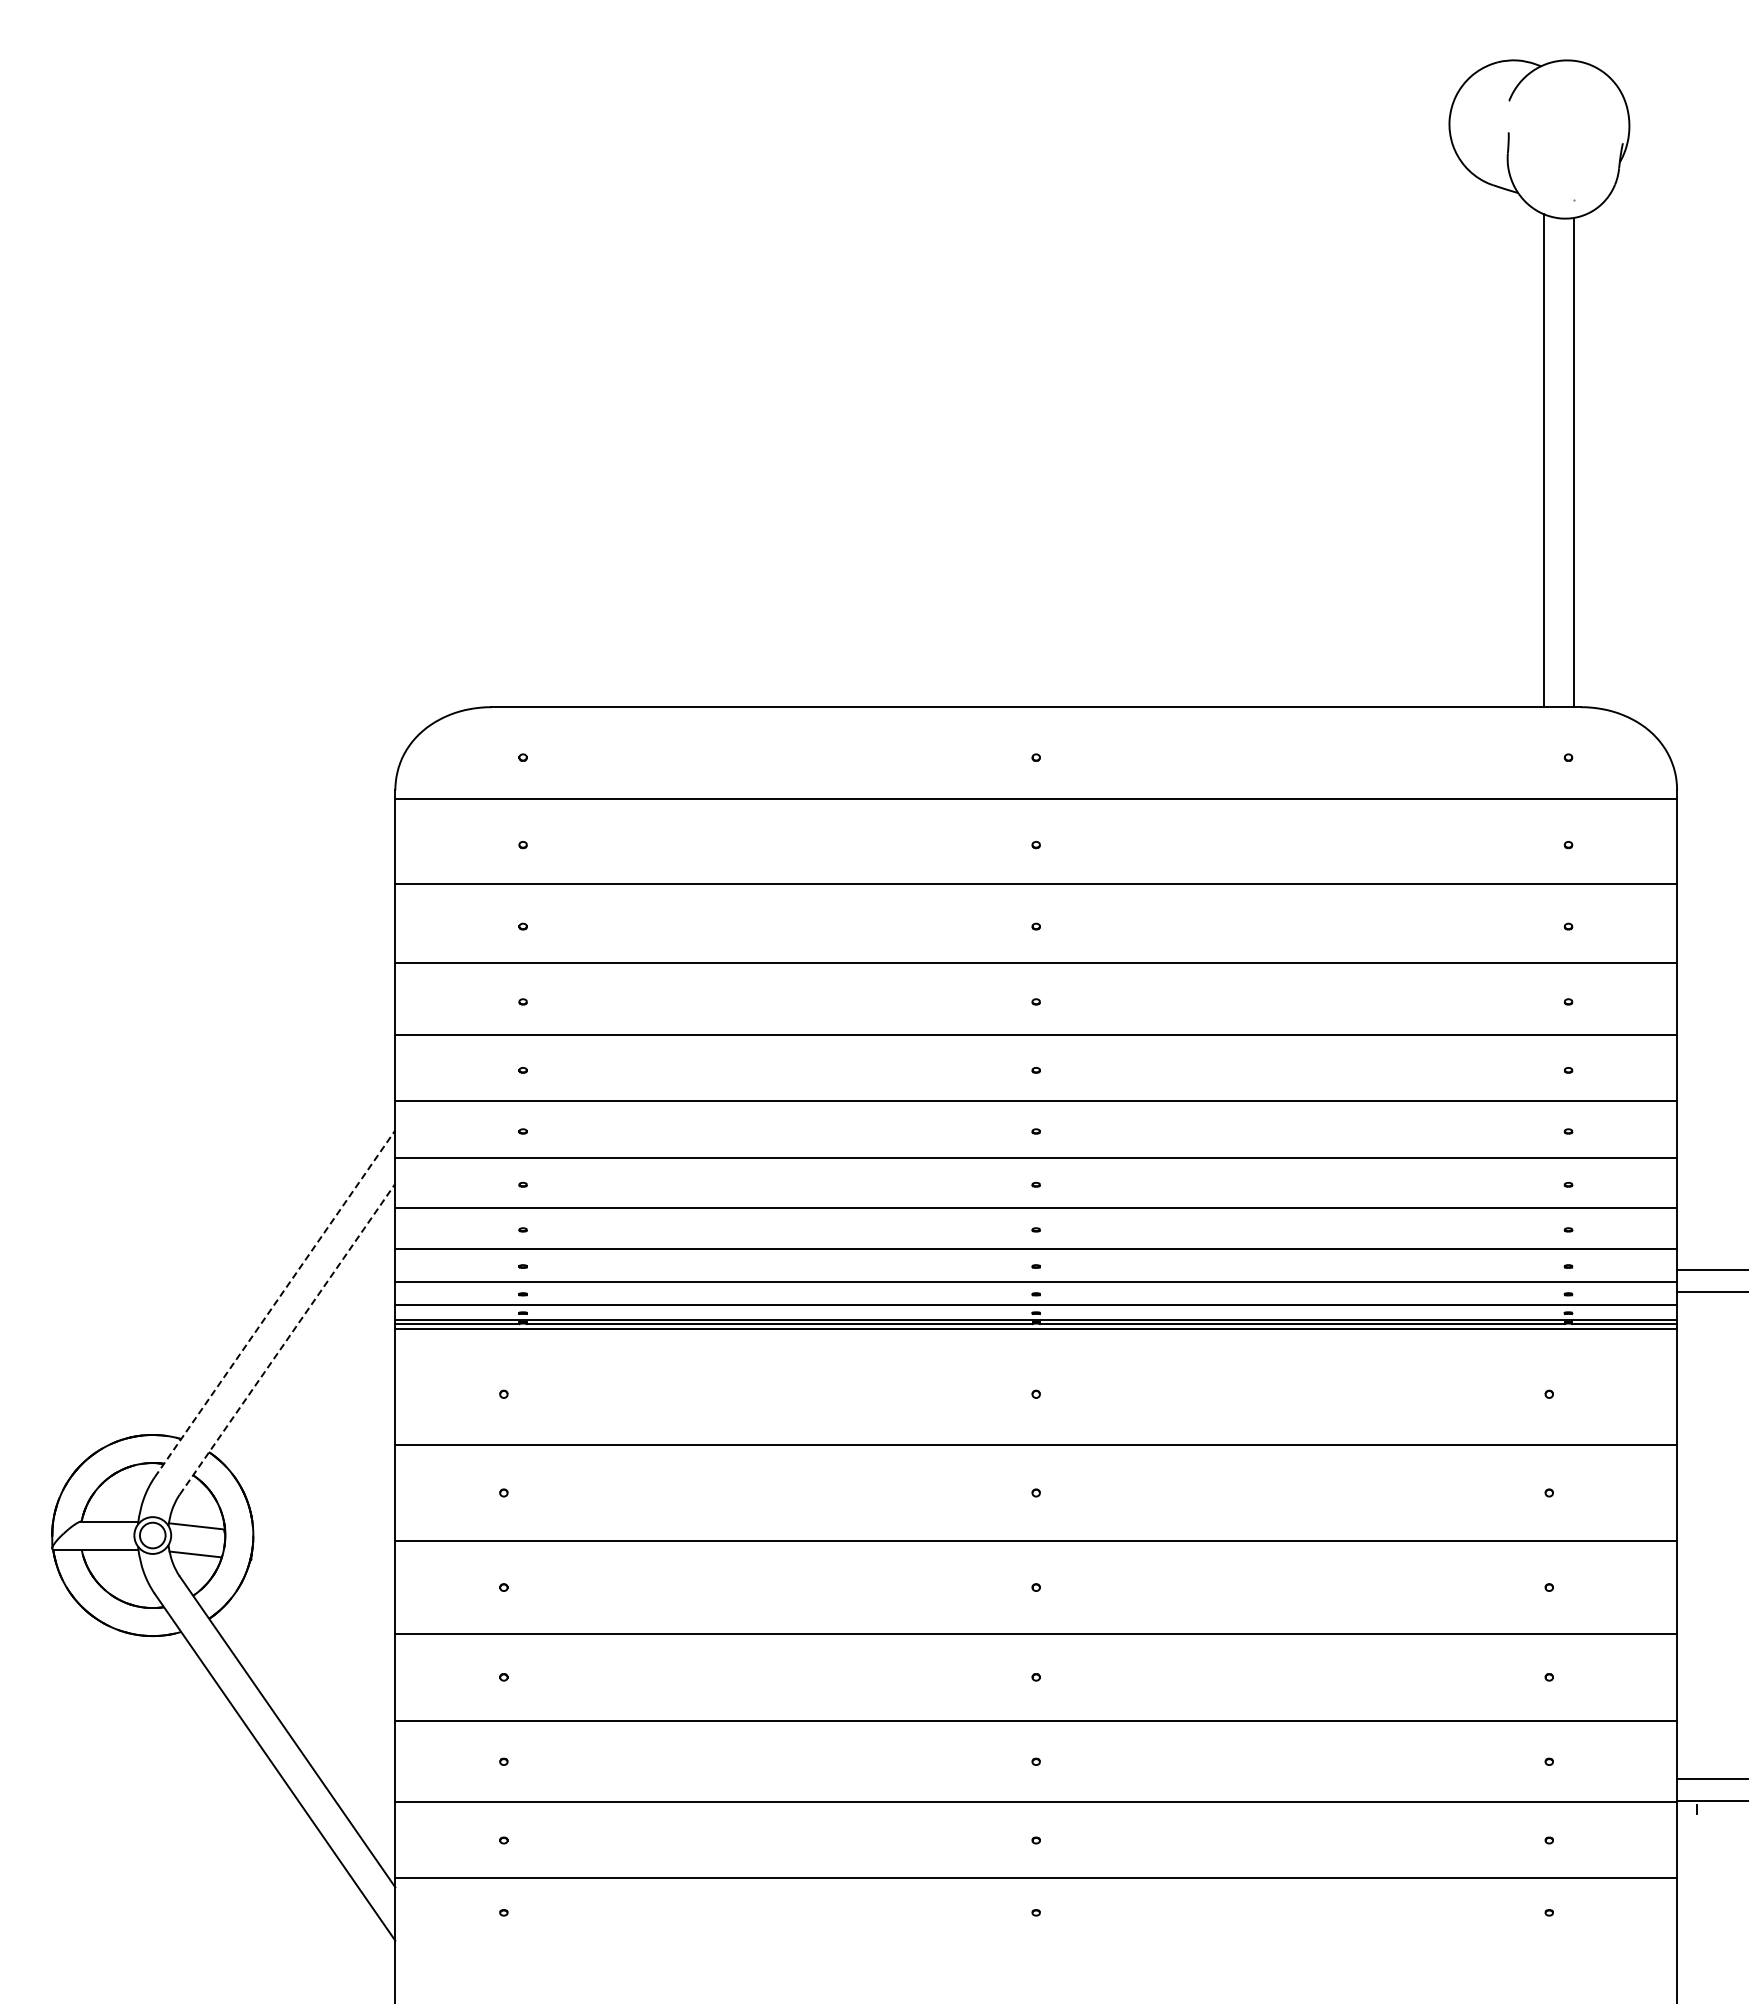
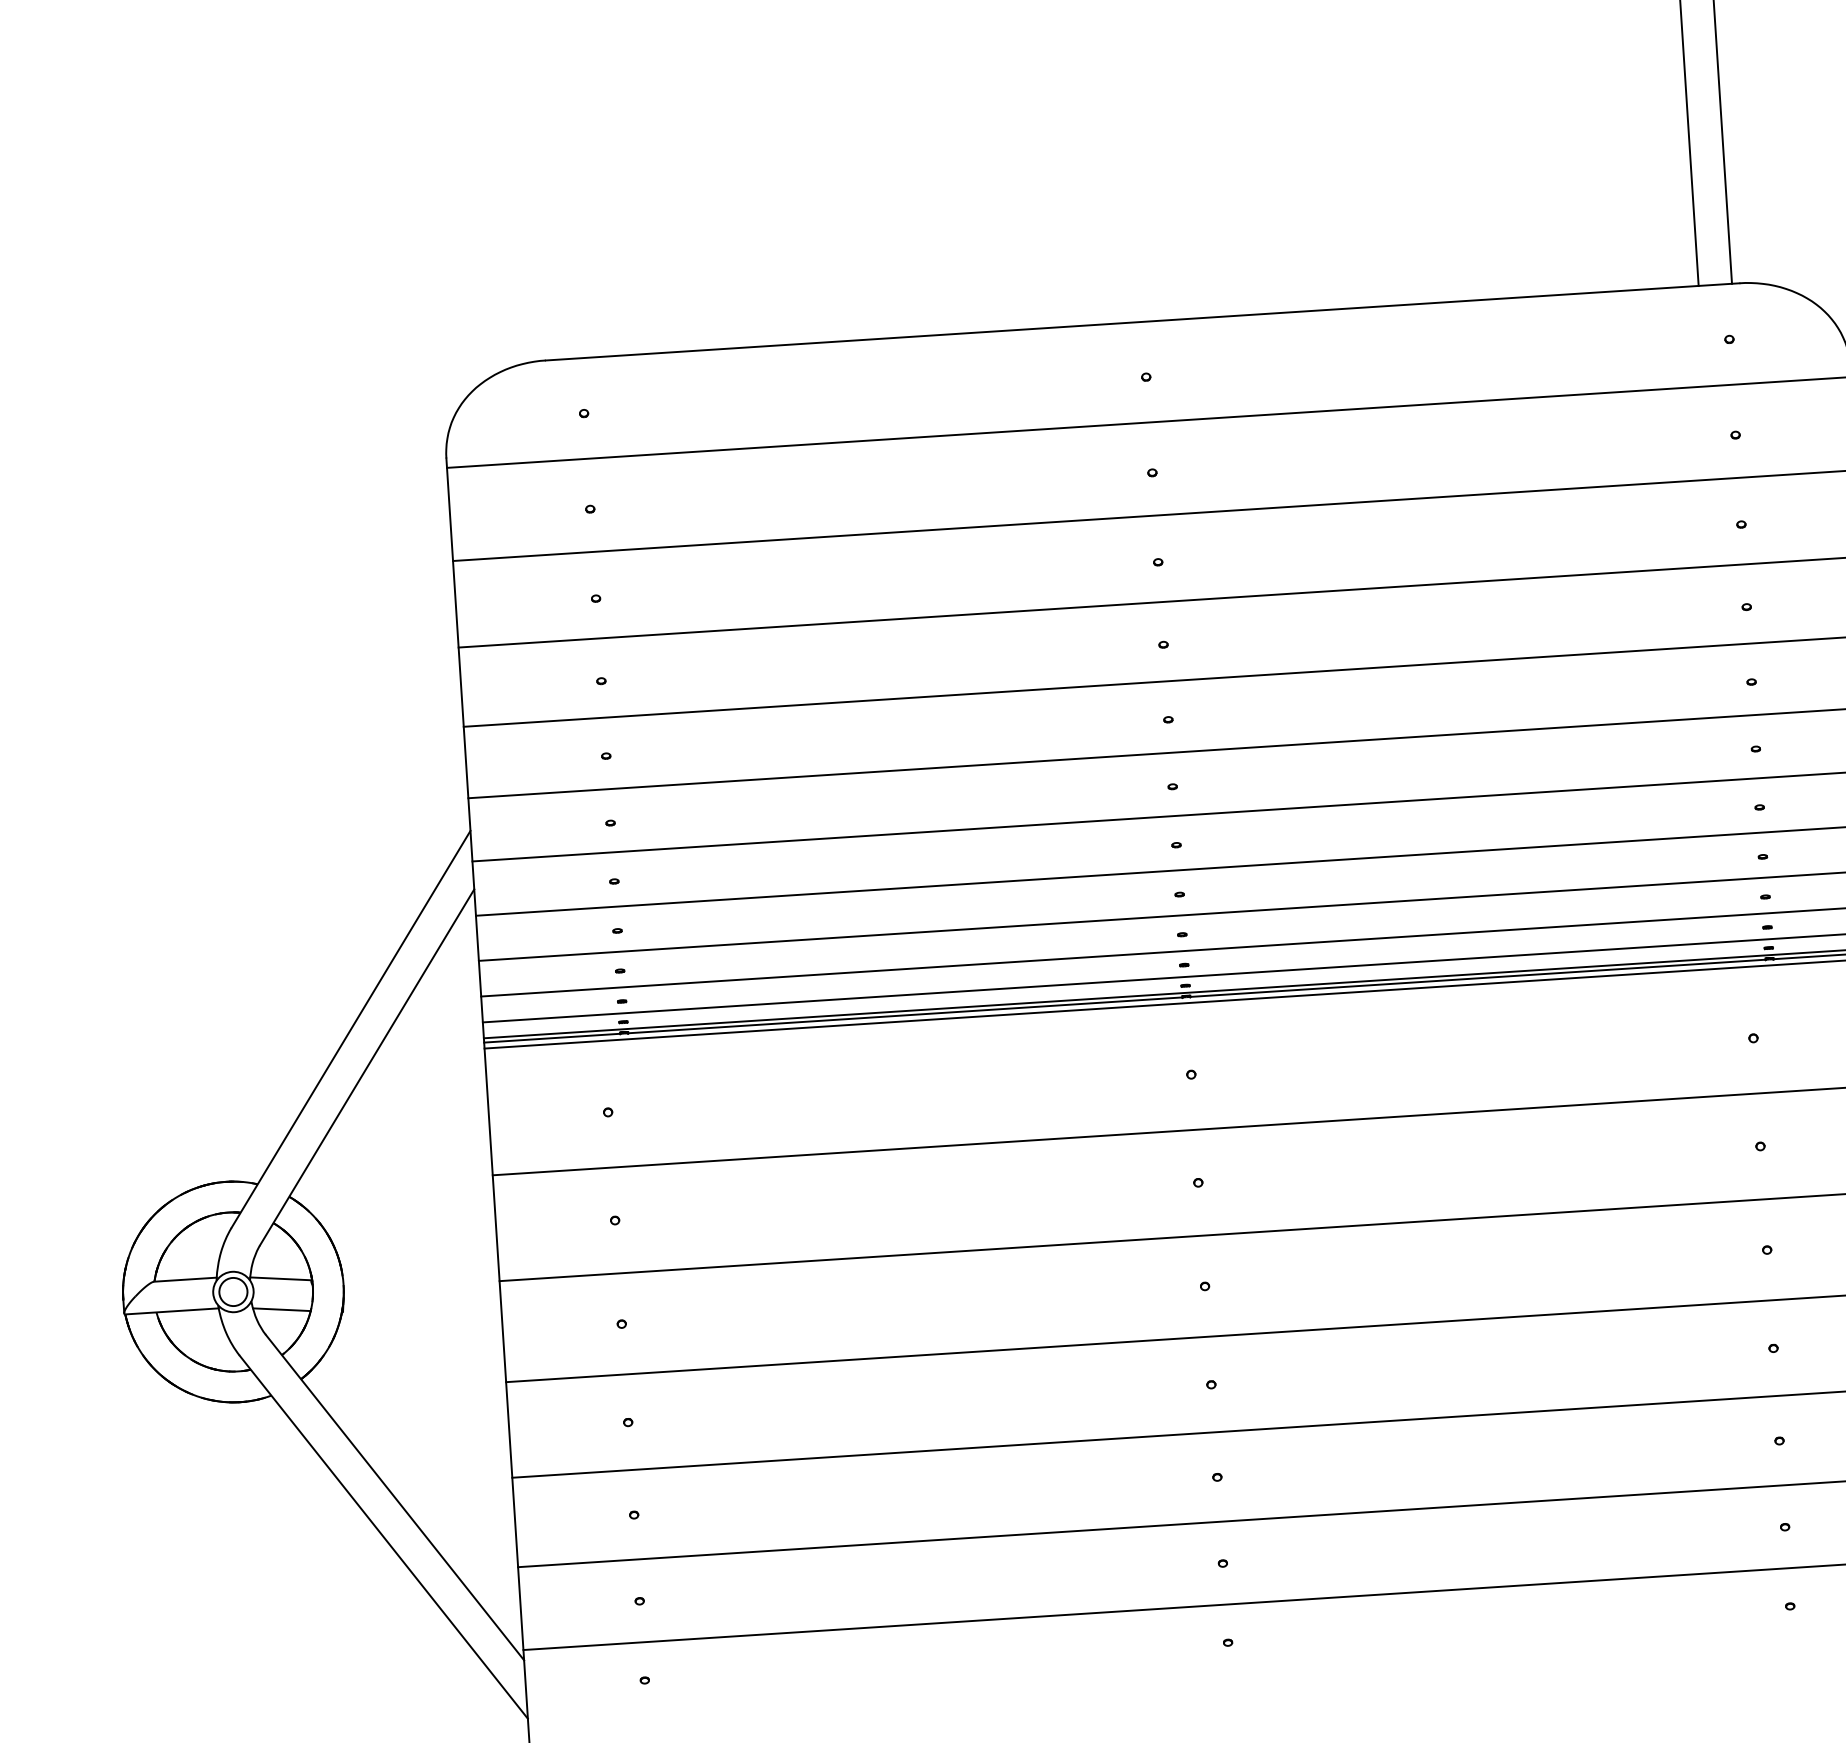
line: (275, 1303) -> (351, 1029), dashed -> solid
line: (287, 1338) -> (367, 1066), dashed -> solid

